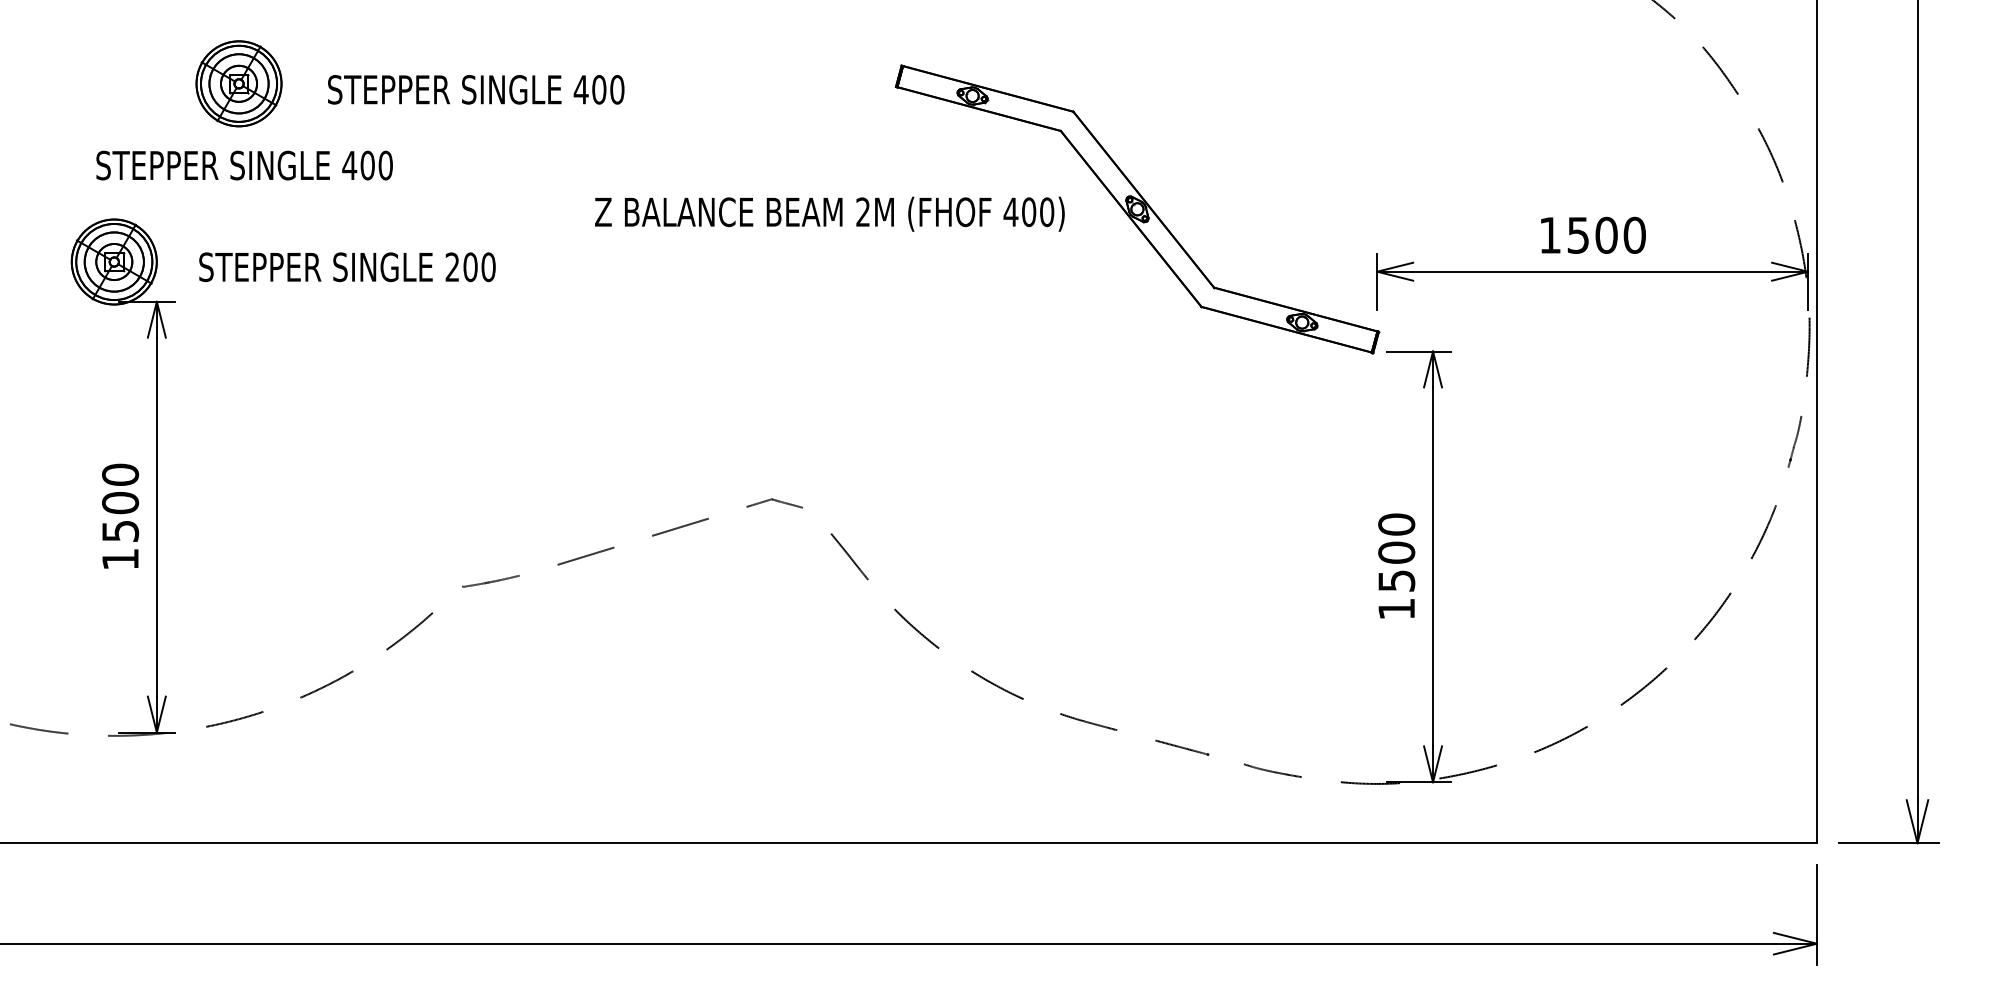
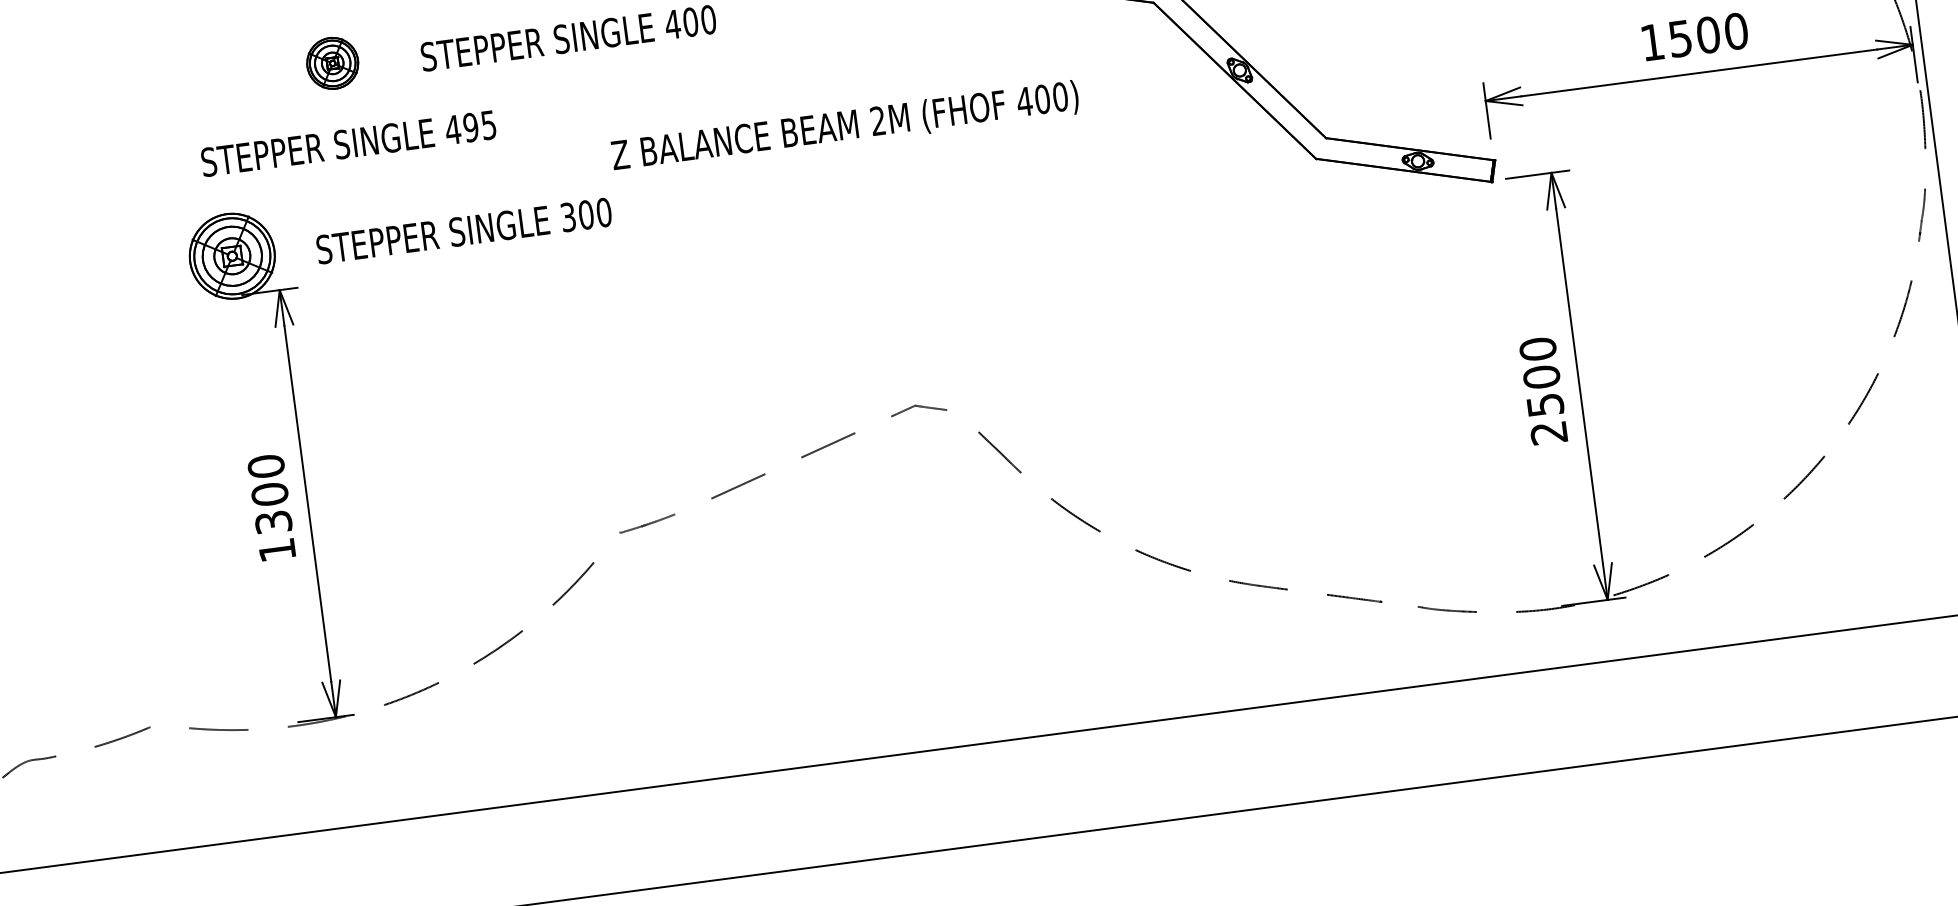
part: (238, 83) -> (332, 63), size x0.6
text: (376, 165) -> (479, 126), 400 -> 495
text: (829, 213) -> (844, 126), moved
text: (452, 267) -> (568, 217), 200 -> 300
text: (120, 530) -> (273, 521), 1500 -> 1300
text: (1396, 609) -> (1548, 433), 1500 -> 2500

